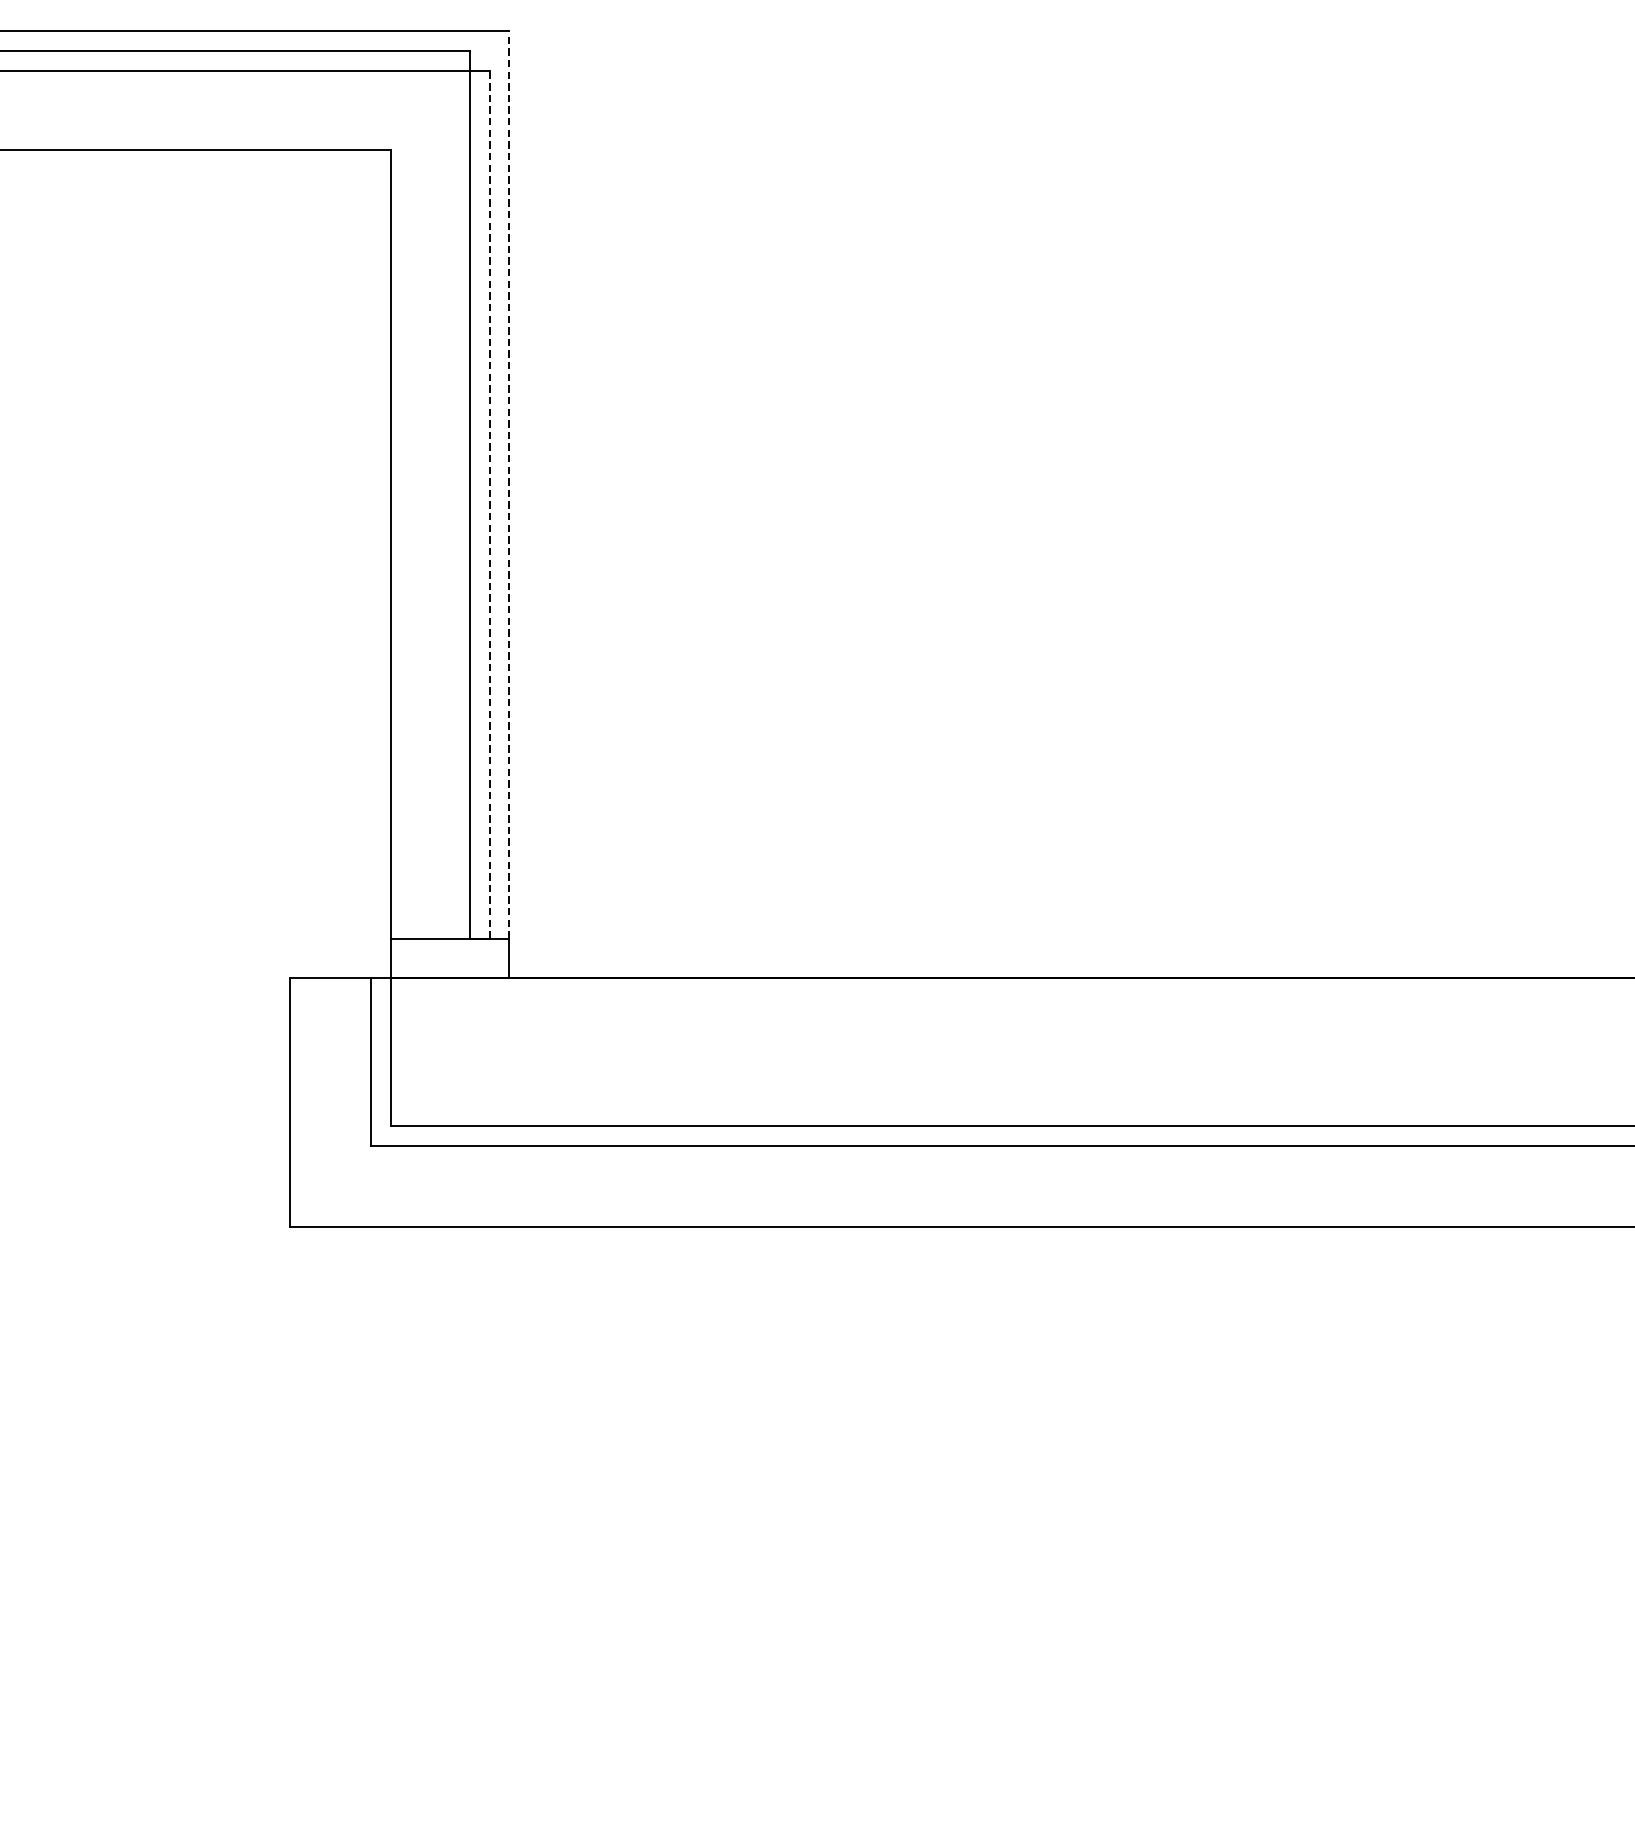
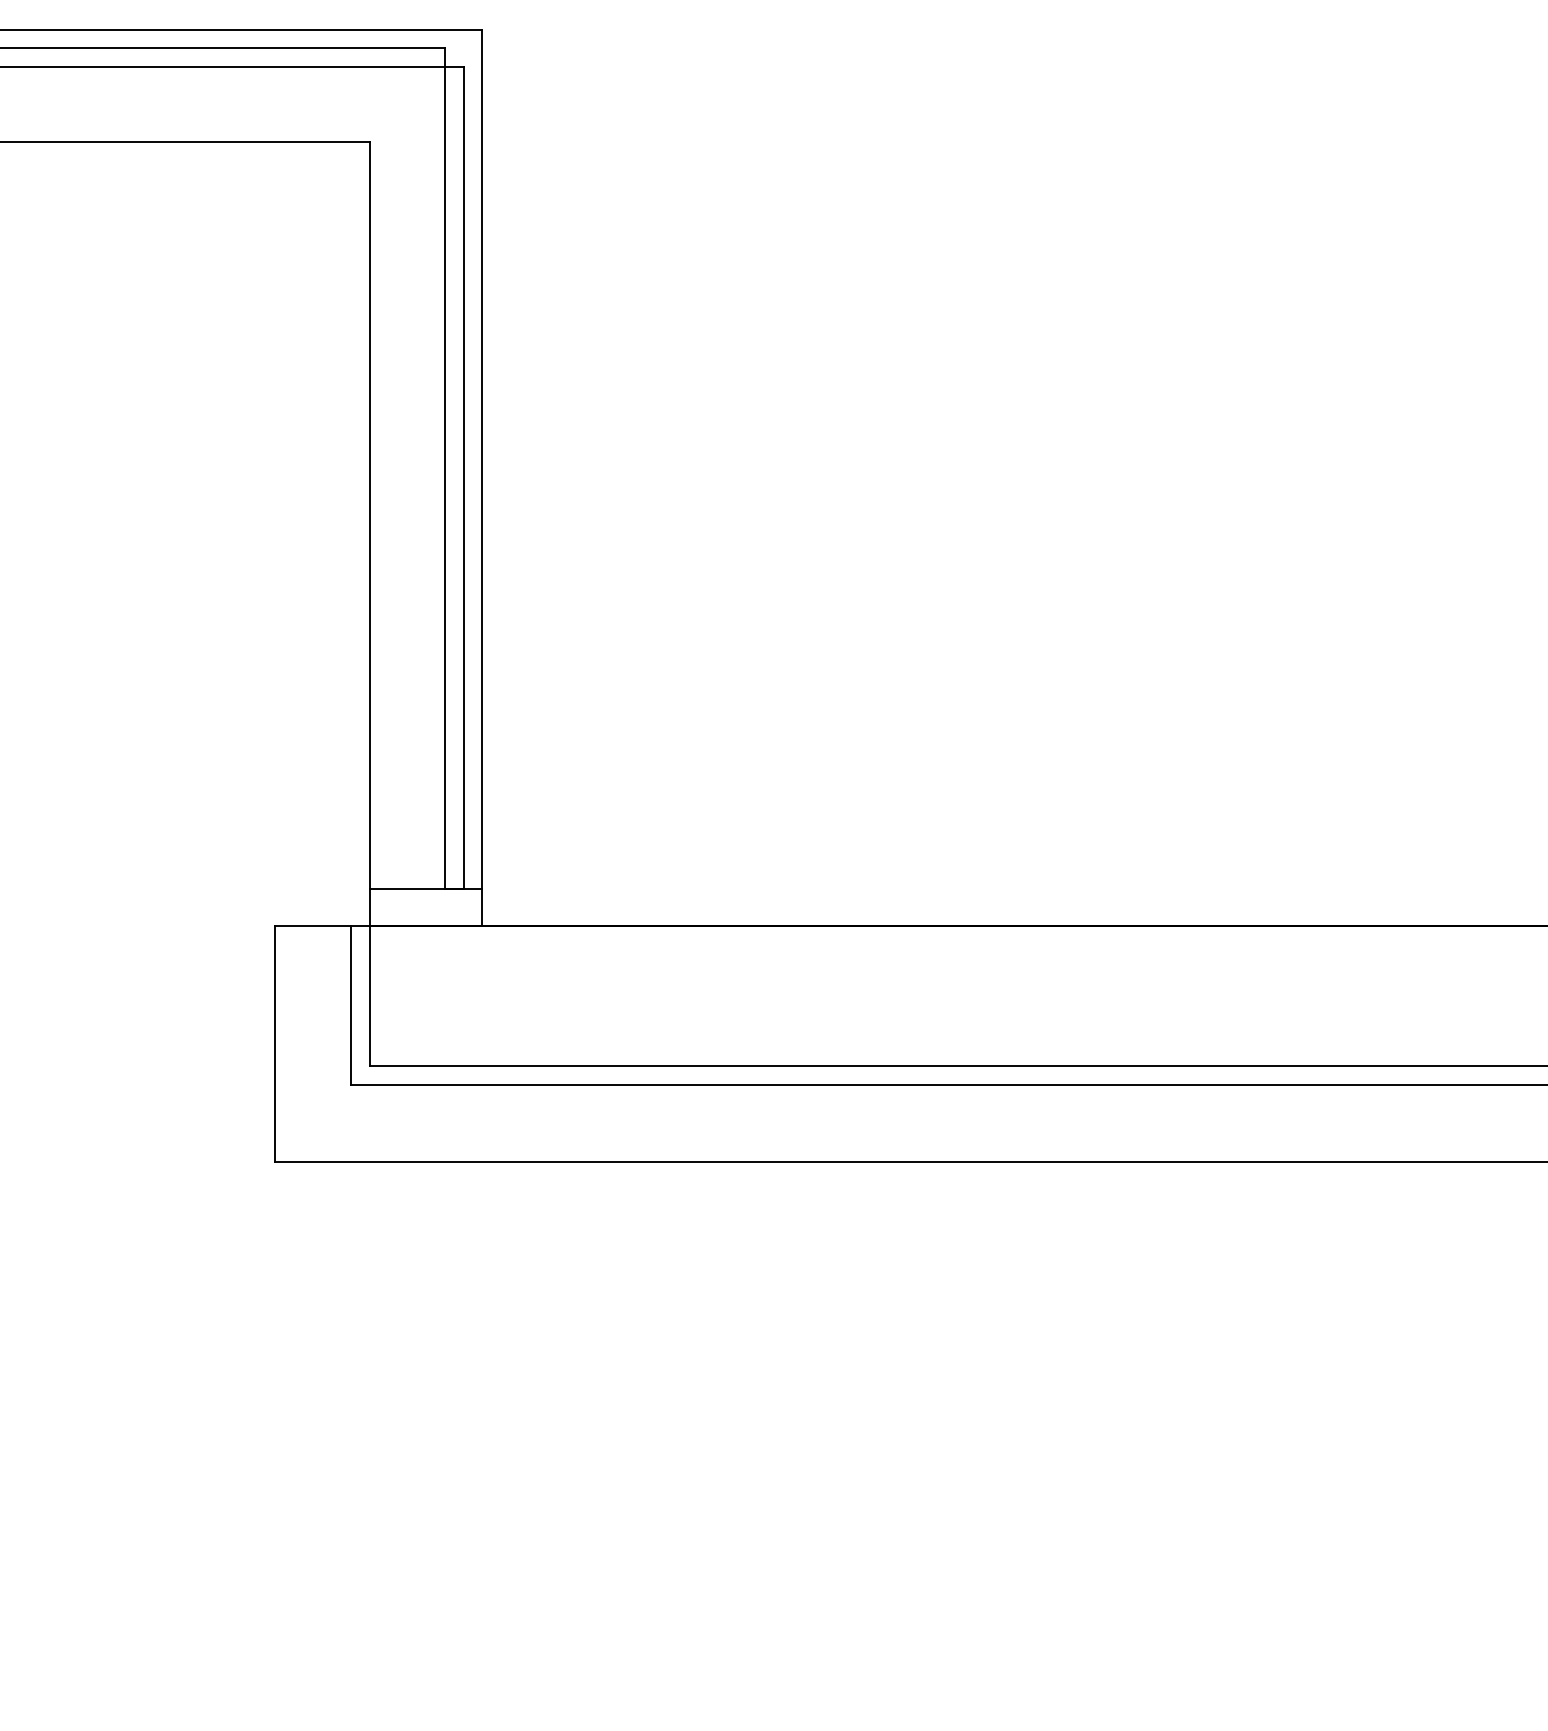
line: (509, 485) -> (482, 459), dashed -> solid
line: (489, 505) -> (463, 478), dashed -> solid

